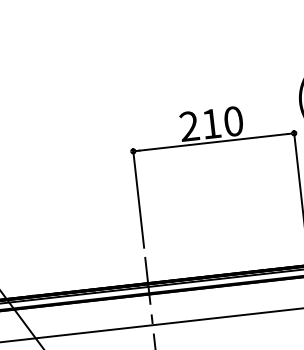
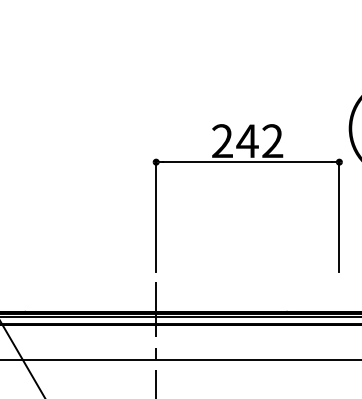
text: (222, 123) -> (259, 141), 210 -> 242

